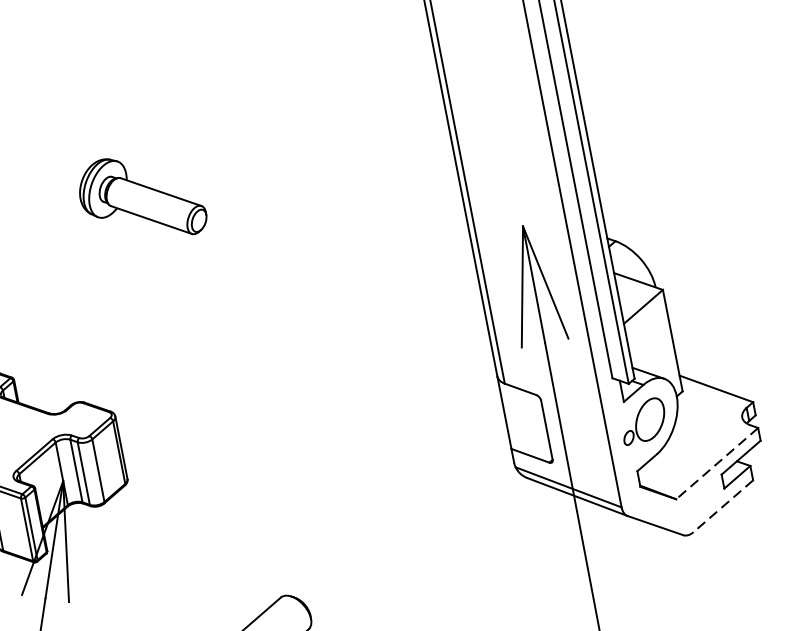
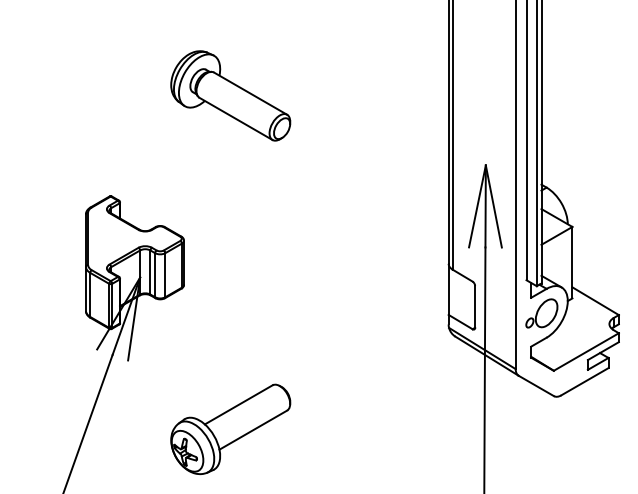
part: (141, 197) -> (230, 95), size x1.43
line: (717, 464) -> (586, 352), dashed -> solid
line: (722, 507) -> (584, 382), dashed -> solid

